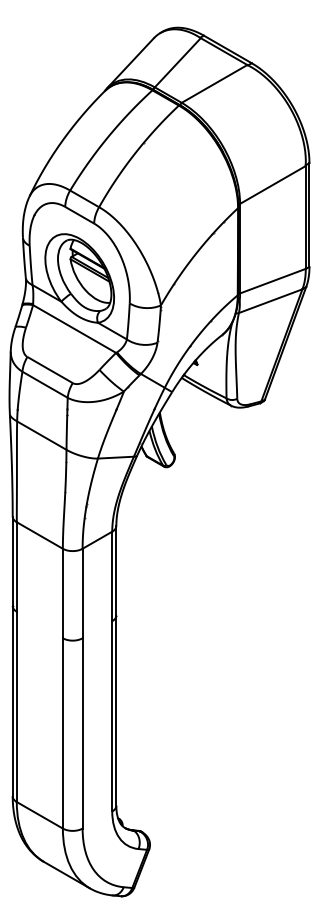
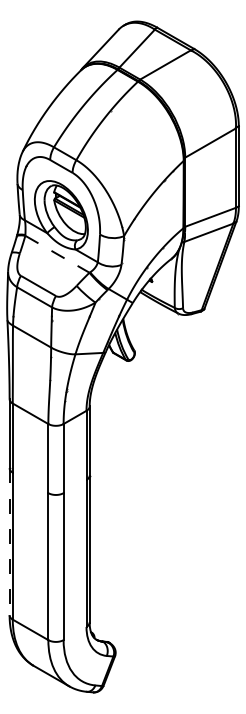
line: (74, 329) -> (57, 254), solid -> dashed
line: (12, 701) -> (9, 541), solid -> dashed

